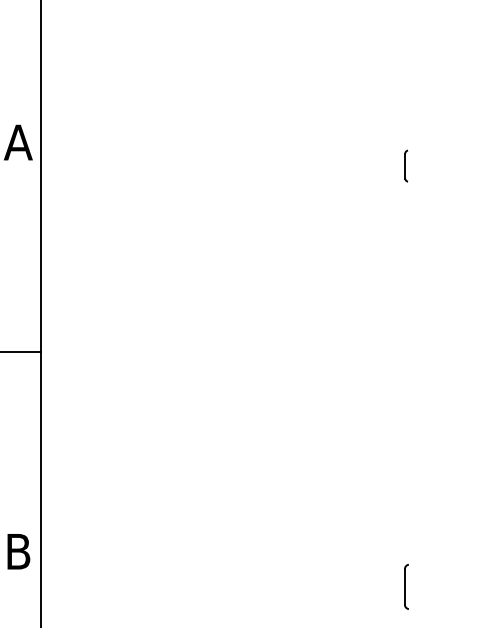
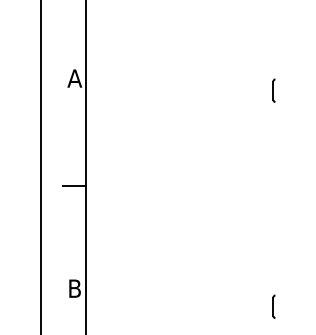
part: (405, 165) -> (273, 90), size x1.43

